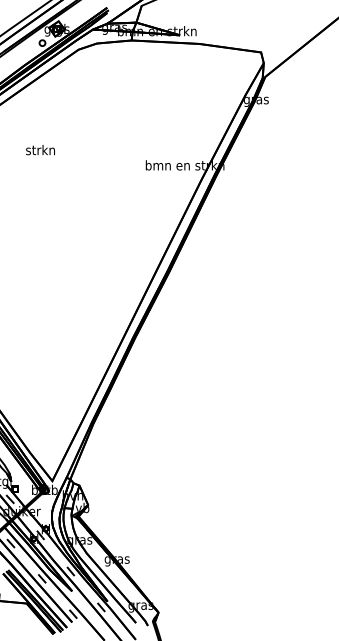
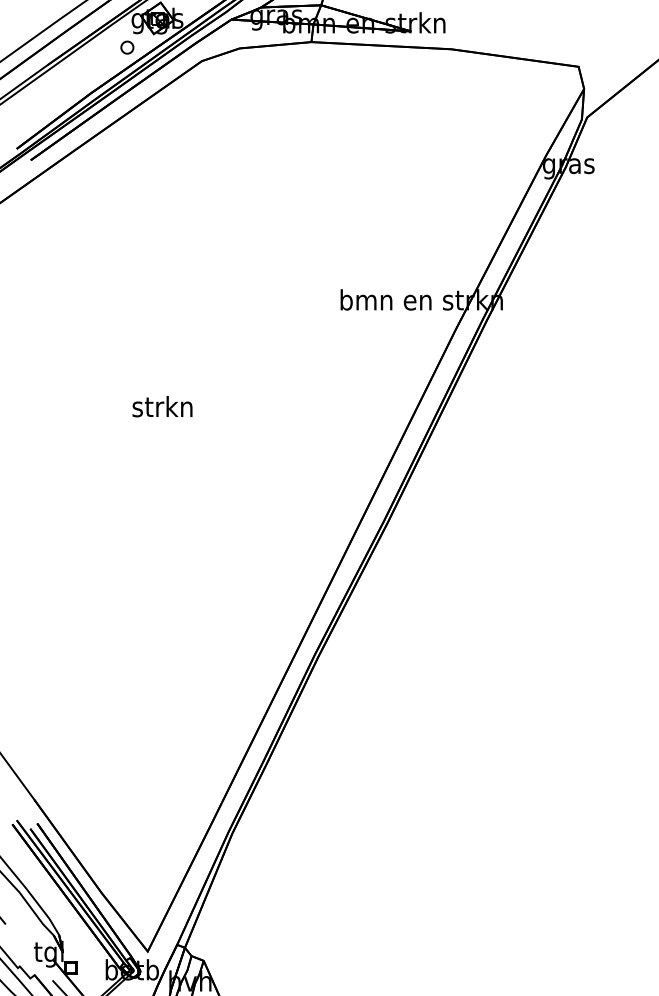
text: (40, 150) -> (162, 407), moved

